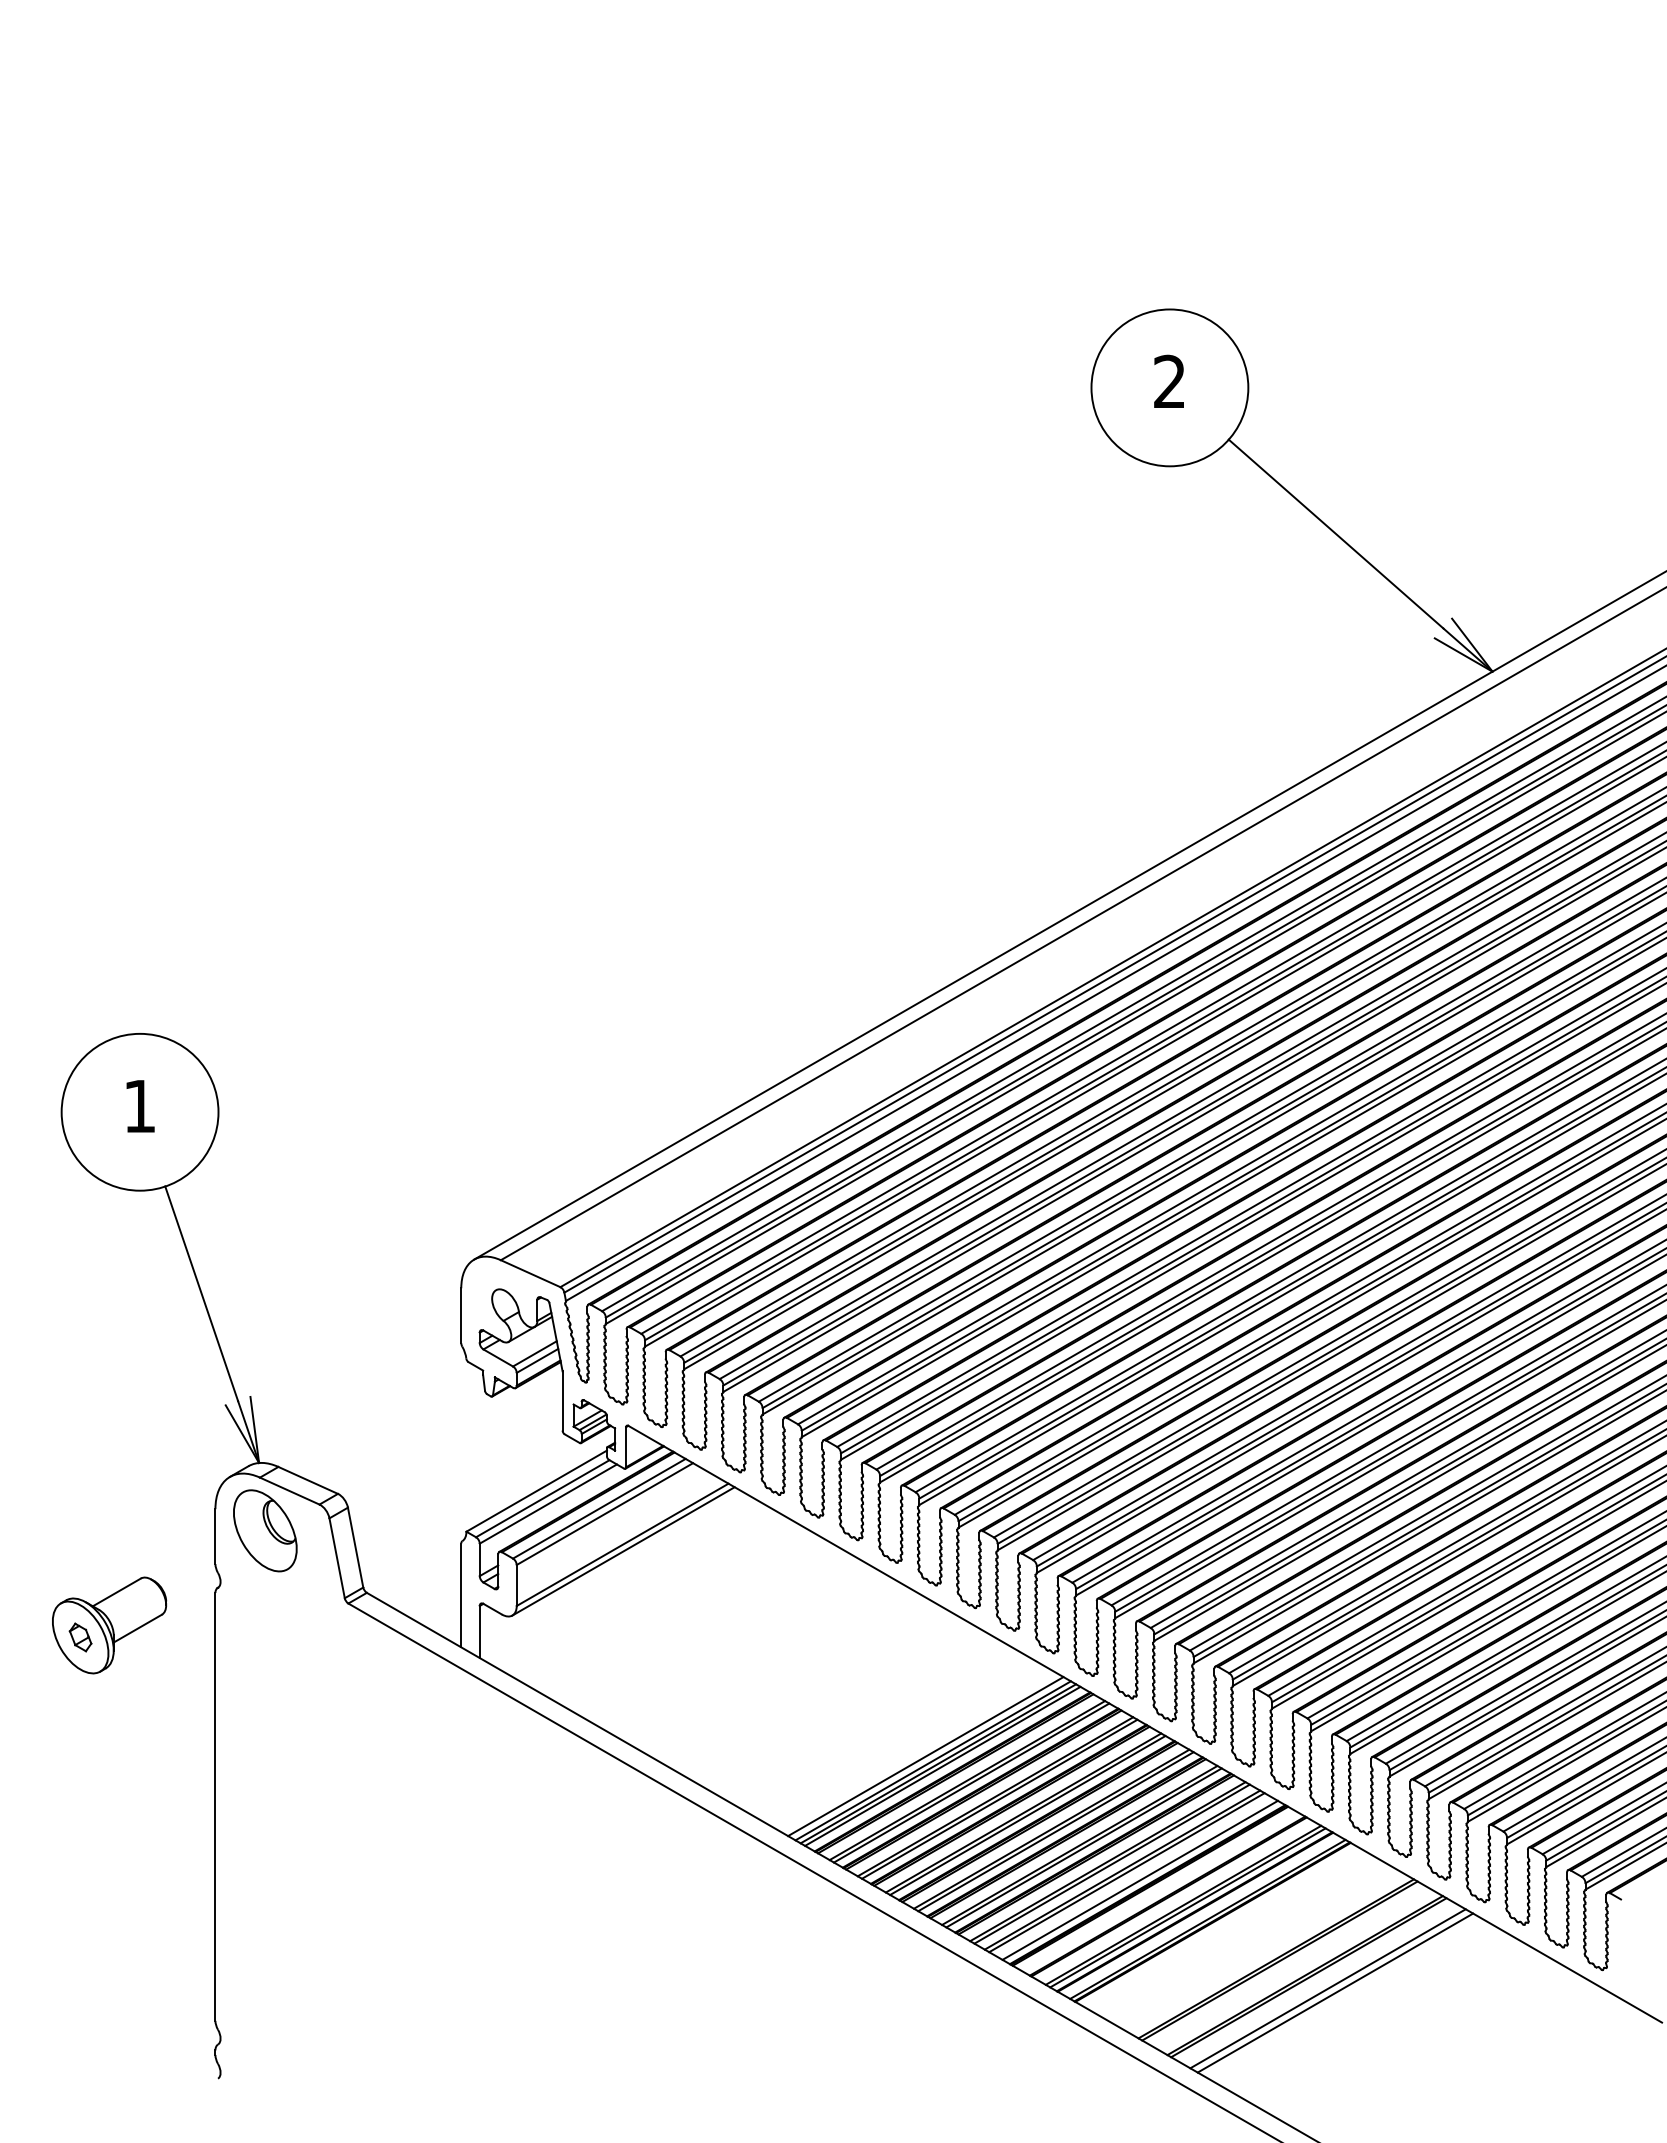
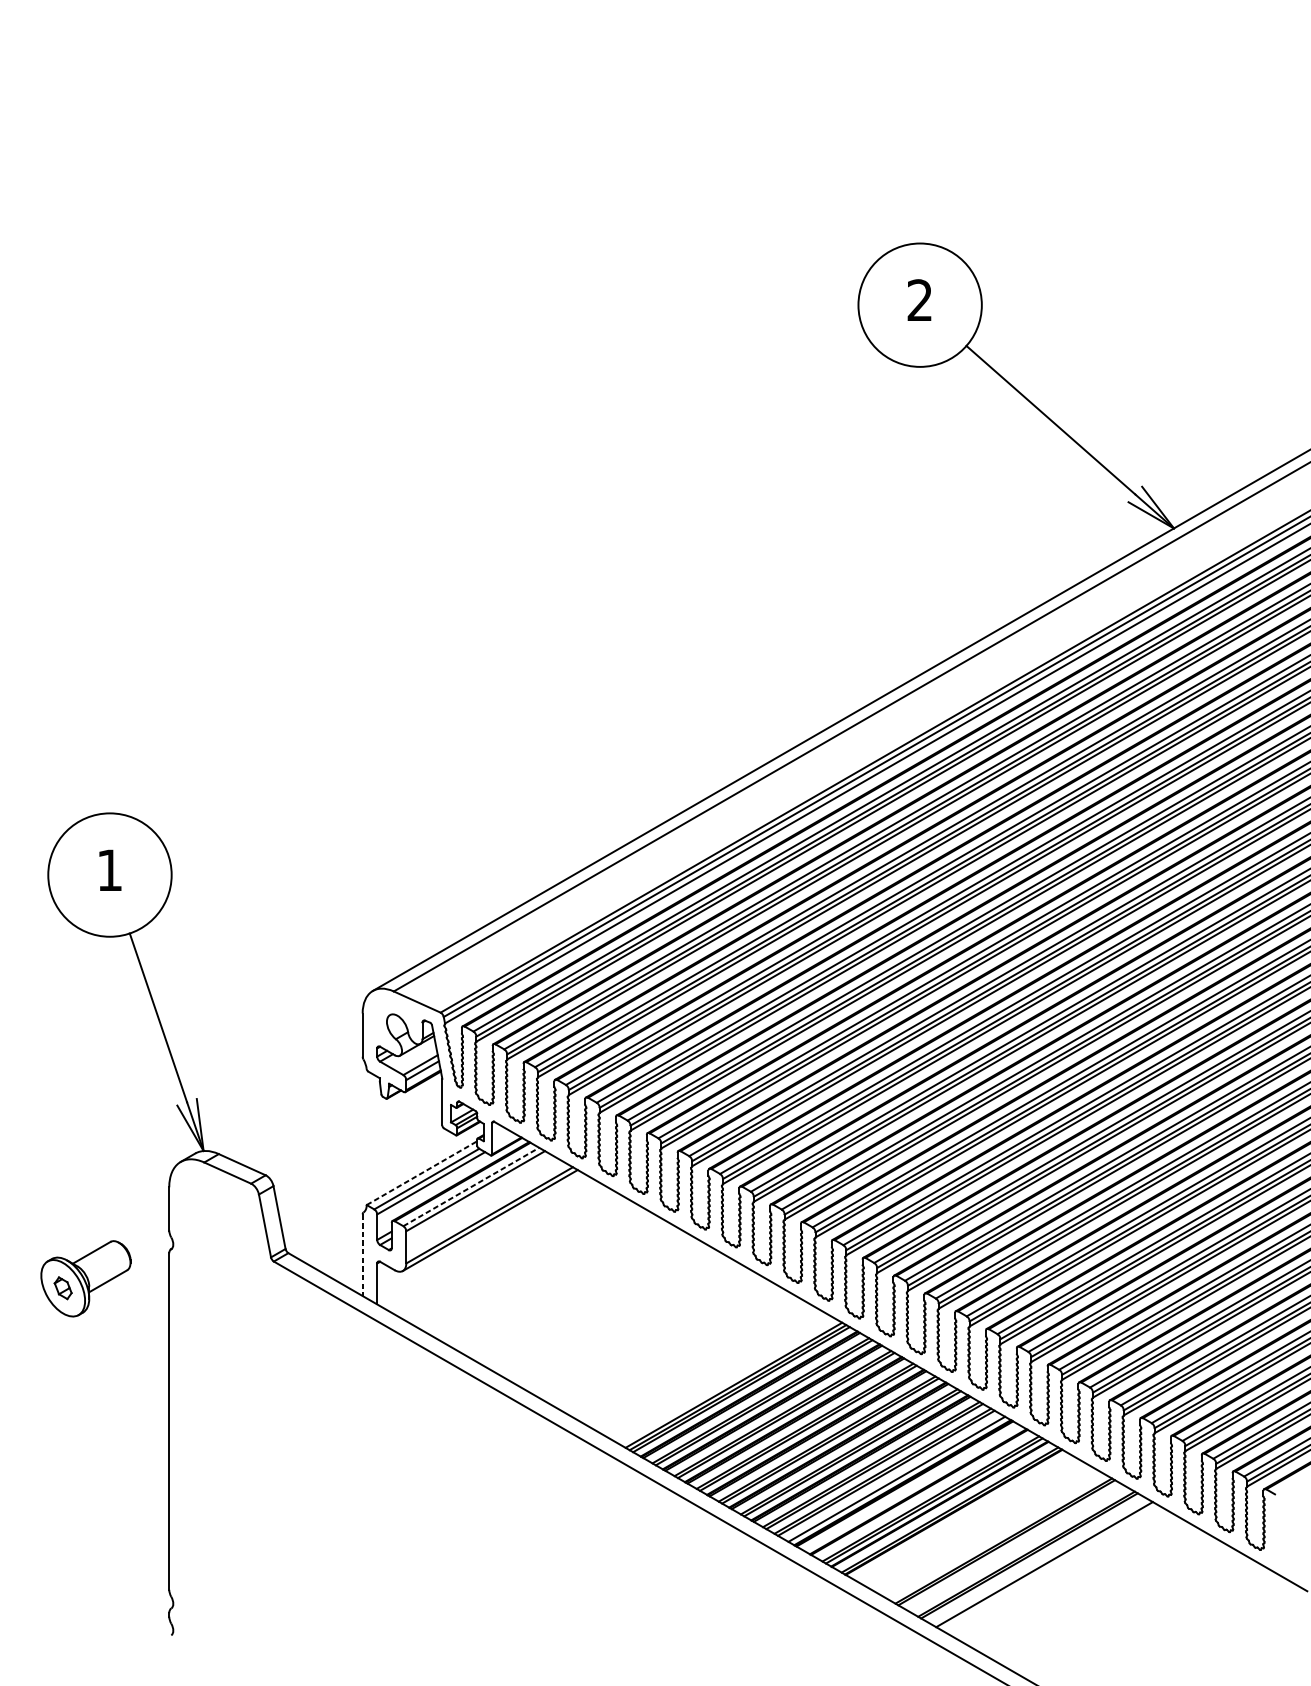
line: (537, 1490) -> (422, 1172), solid -> dashed
line: (599, 1508) -> (471, 1186), solid -> dashed
part: (265, 1530) -> (208, 1204), removed
line: (461, 1595) -> (362, 1255), solid -> dashed
line: (925, 1756) -> (727, 1381), removed
line: (1335, 1992) -> (1050, 1567), removed

